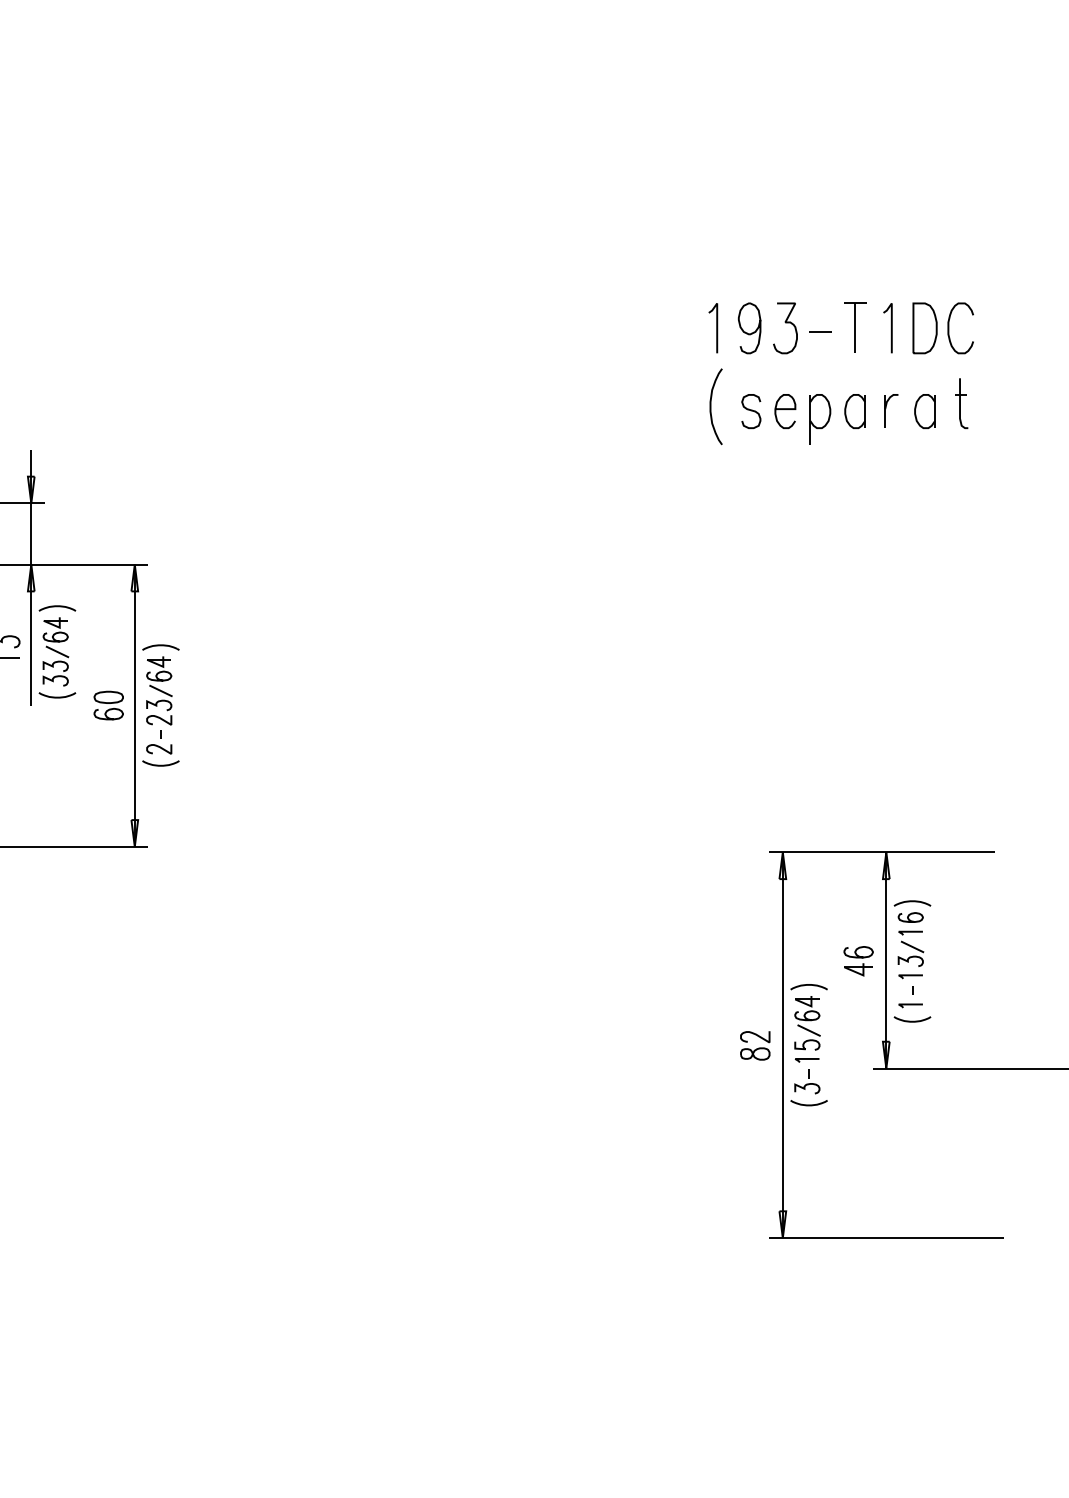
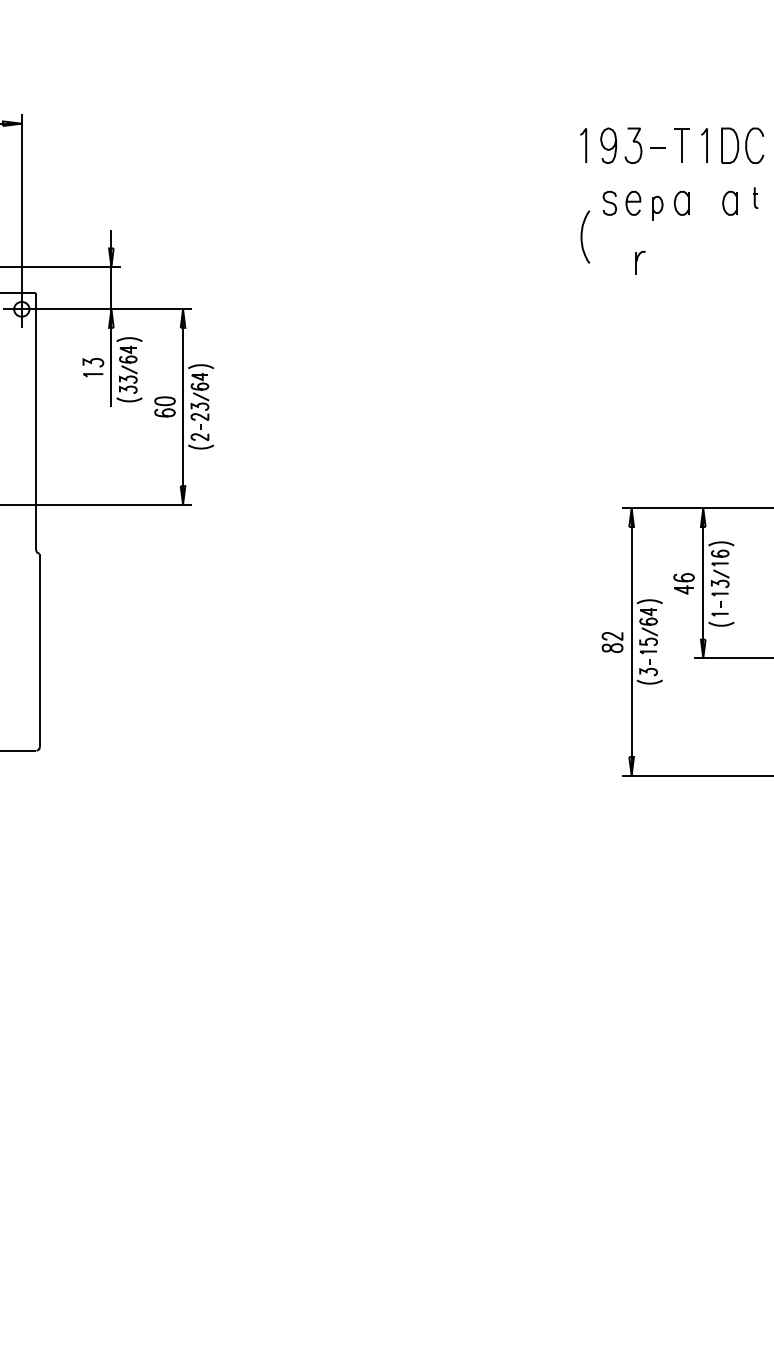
part: (961, 403) -> (755, 197), size x0.6
curve: (711, 405) -> (582, 236), moved
part: (890, 410) -> (640, 262), moved
part: (820, 418) -> (657, 208), size x0.7

